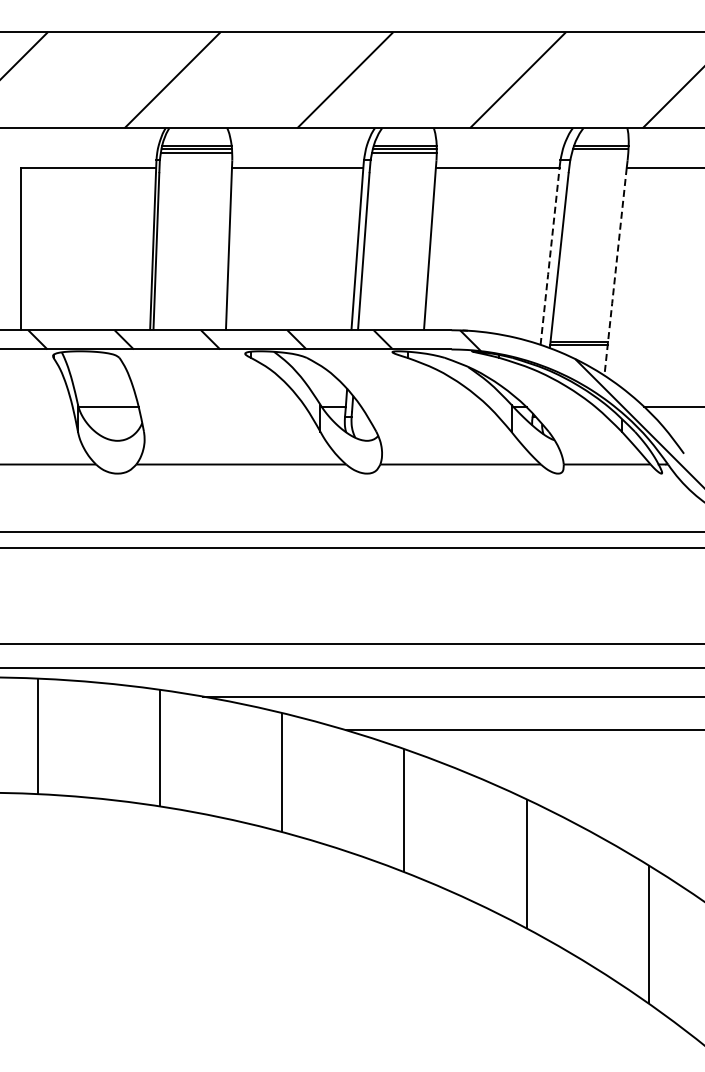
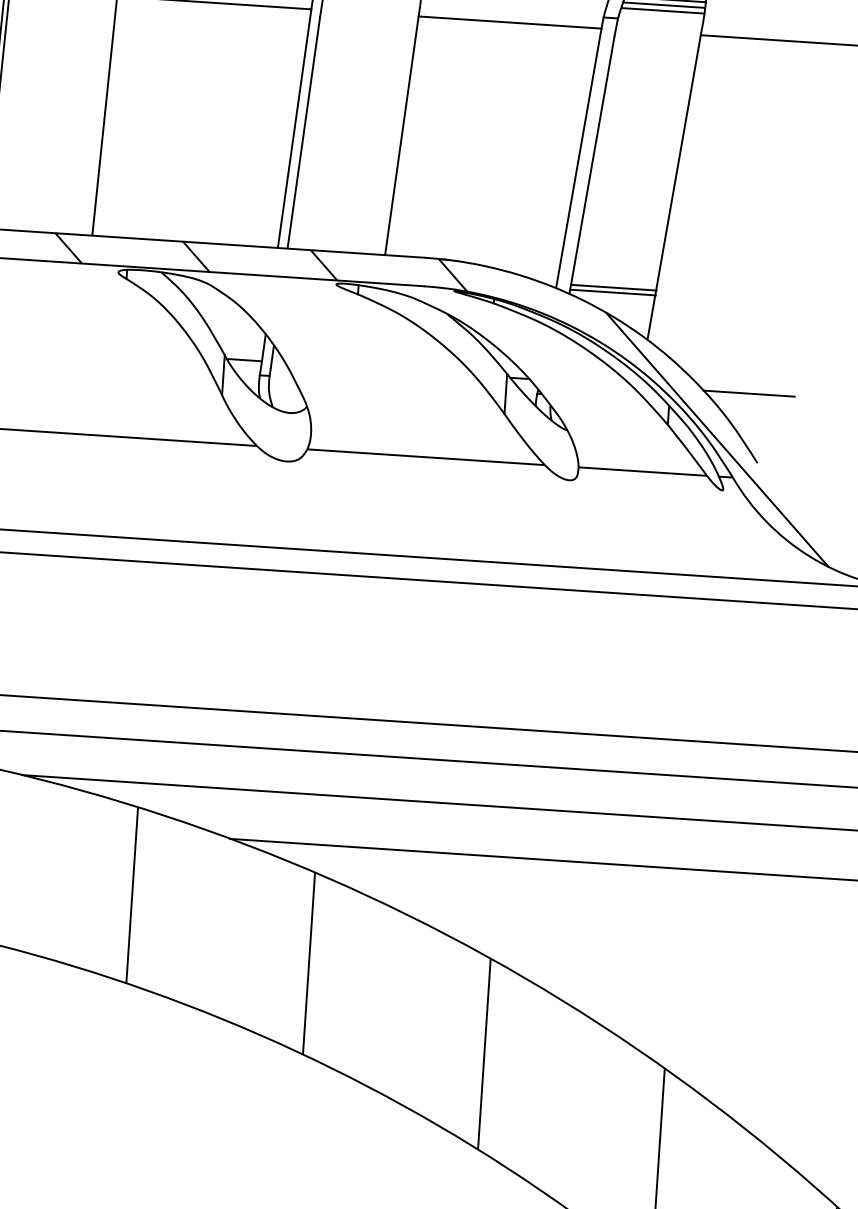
line: (600, 153) -> (663, 11), added
line: (550, 256) -> (579, 158), dashed -> solid
line: (615, 272) -> (673, 188), dashed -> solid

